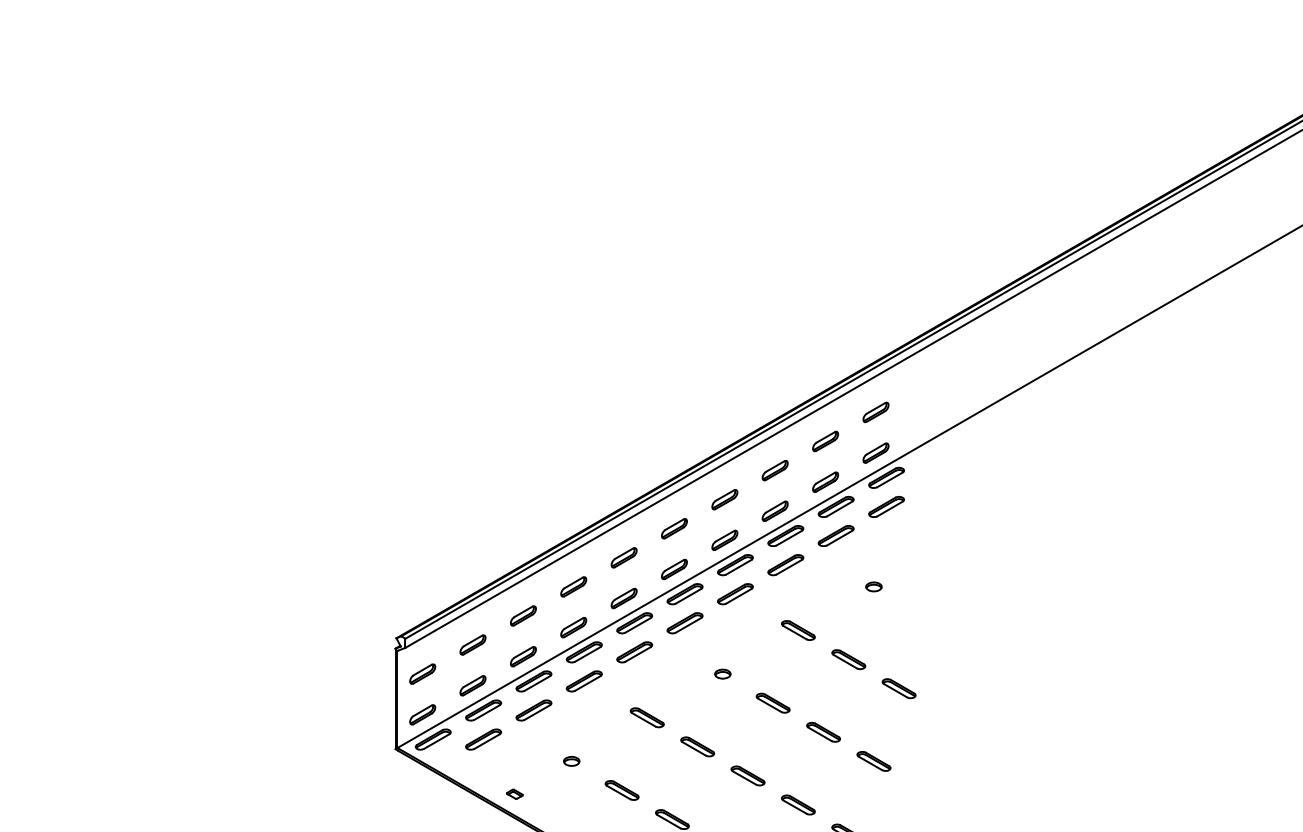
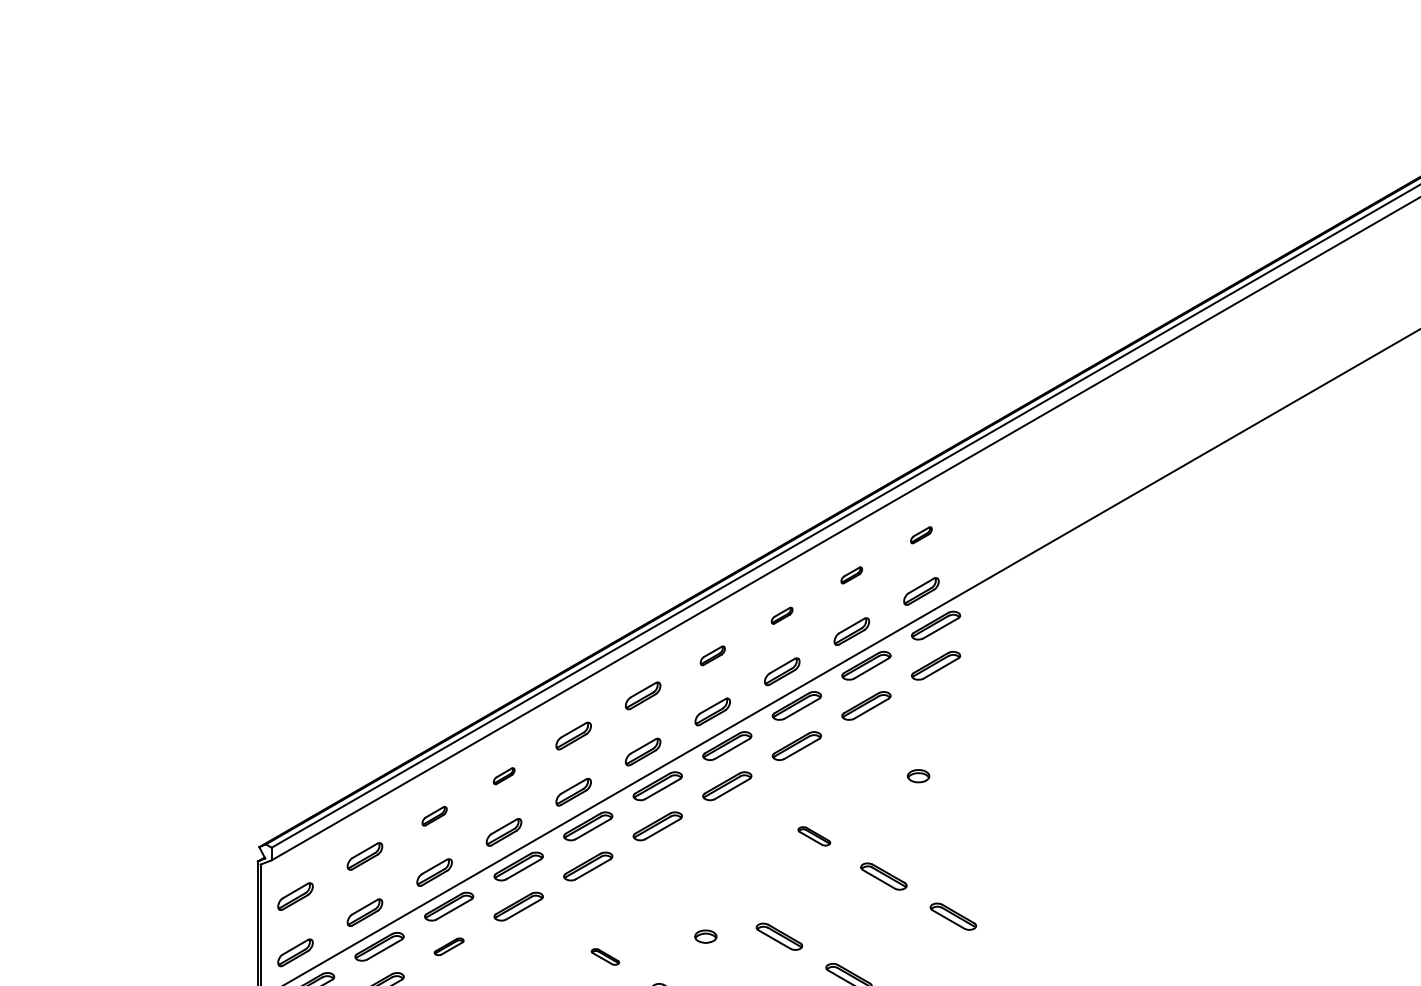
part: (875, 412) -> (920, 535), size x0.6
part: (825, 441) -> (851, 575), size x0.6
part: (774, 470) -> (781, 615), size x0.6
part: (724, 499) -> (712, 655), size x0.7
part: (573, 586) -> (503, 775), size x0.6
part: (523, 615) -> (434, 815), size x0.7
part: (798, 630) -> (814, 836), size x0.7
part: (722, 673) -> (705, 935), moved
part: (533, 710) -> (448, 946), size x0.6
part: (646, 717) -> (604, 956), size x0.6

